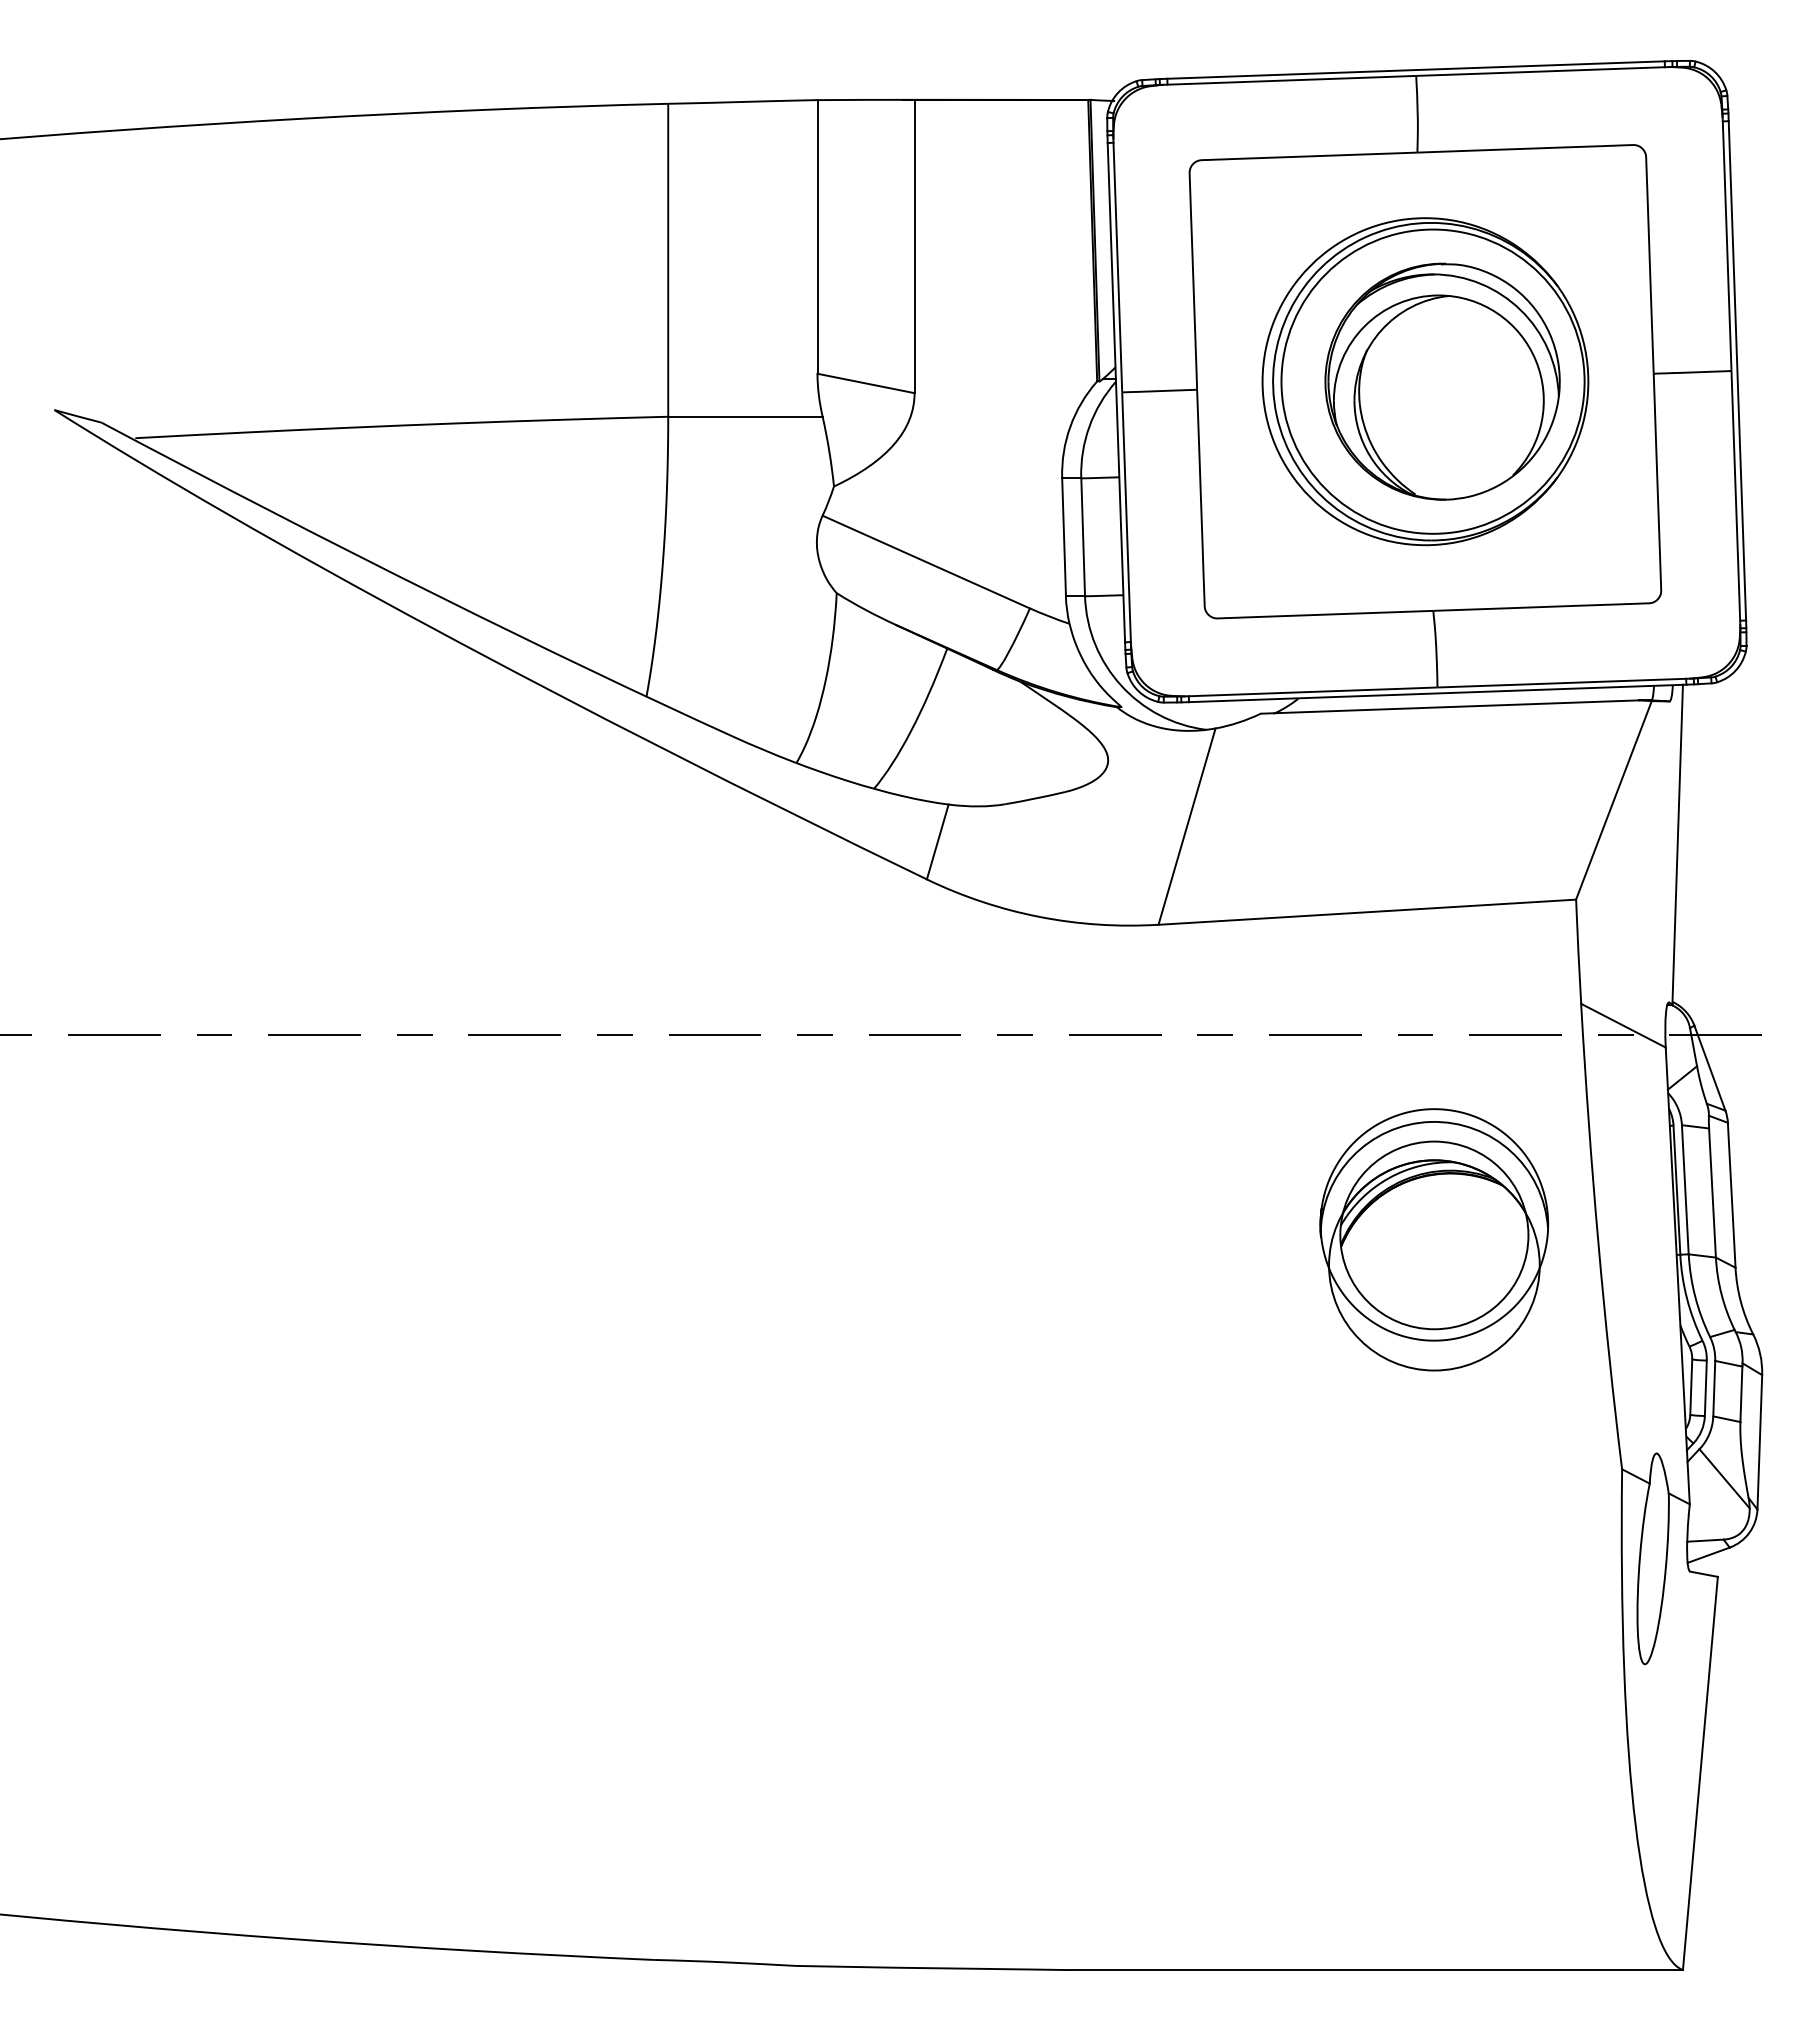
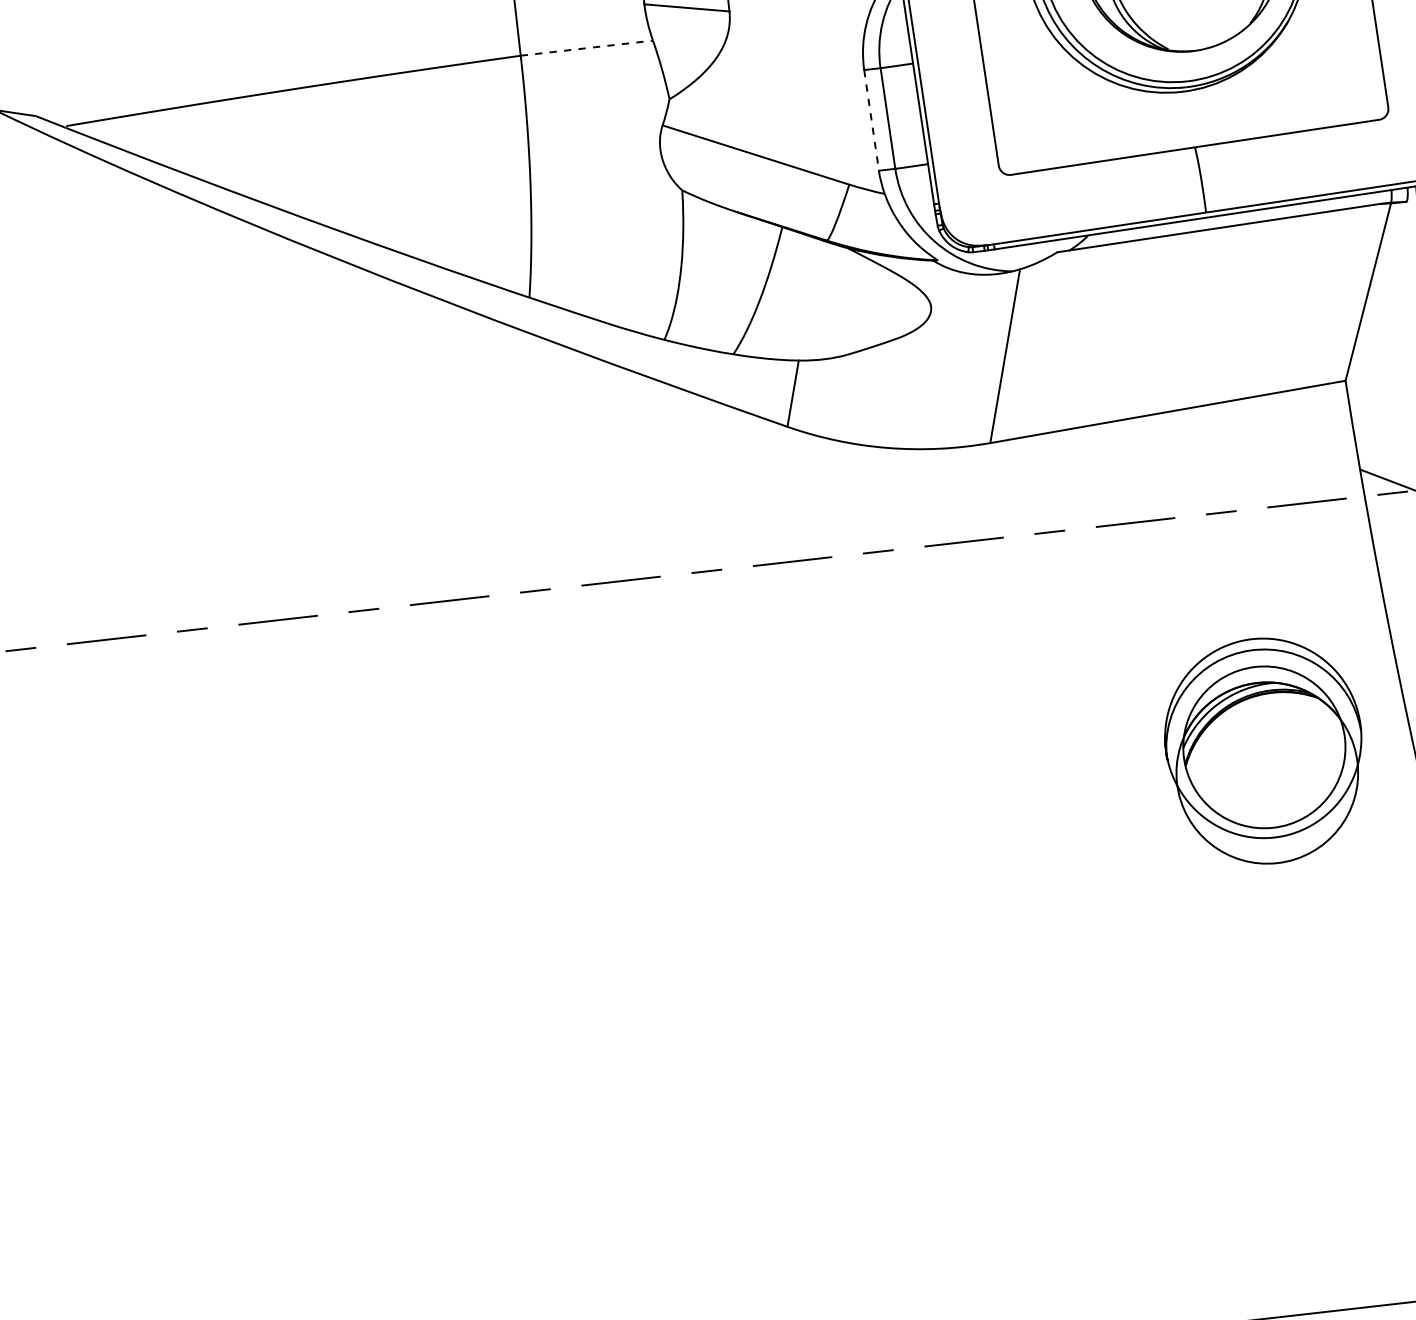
line: (745, 416) -> (586, 47), solid -> dashed
line: (1064, 537) -> (871, 120), solid -> dashed
part: (1434, 1239) -> (1264, 750), moved

